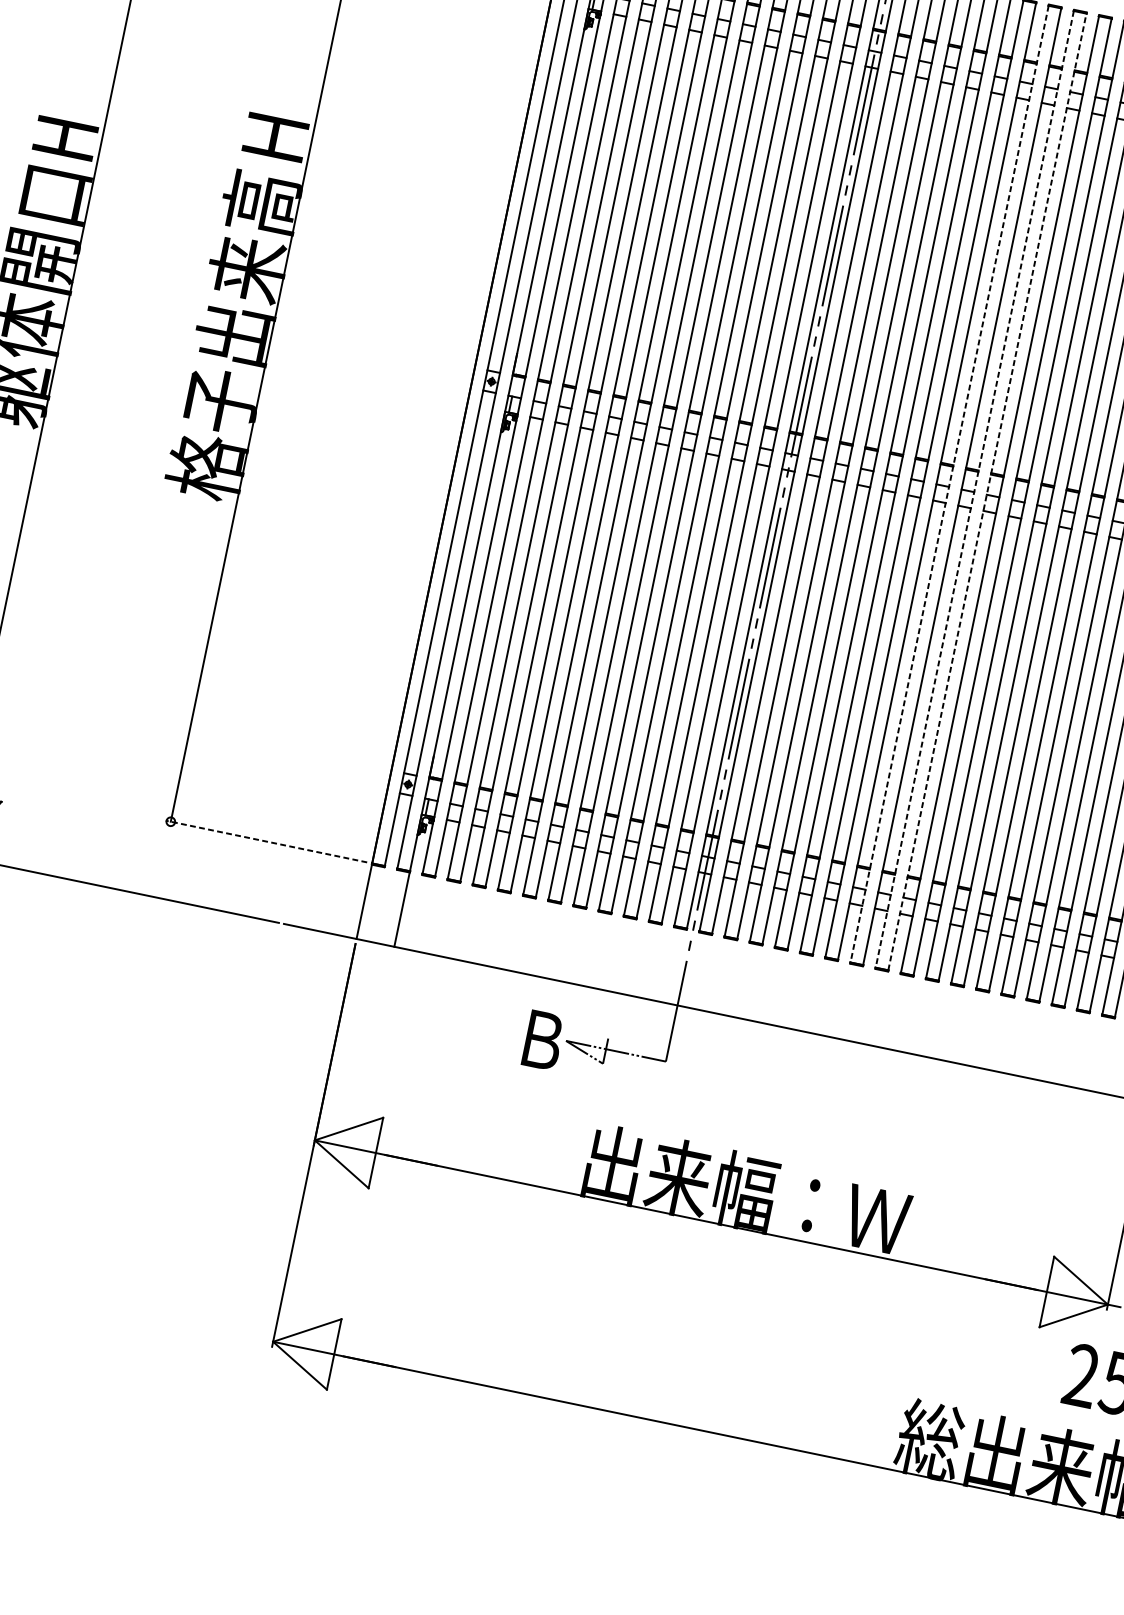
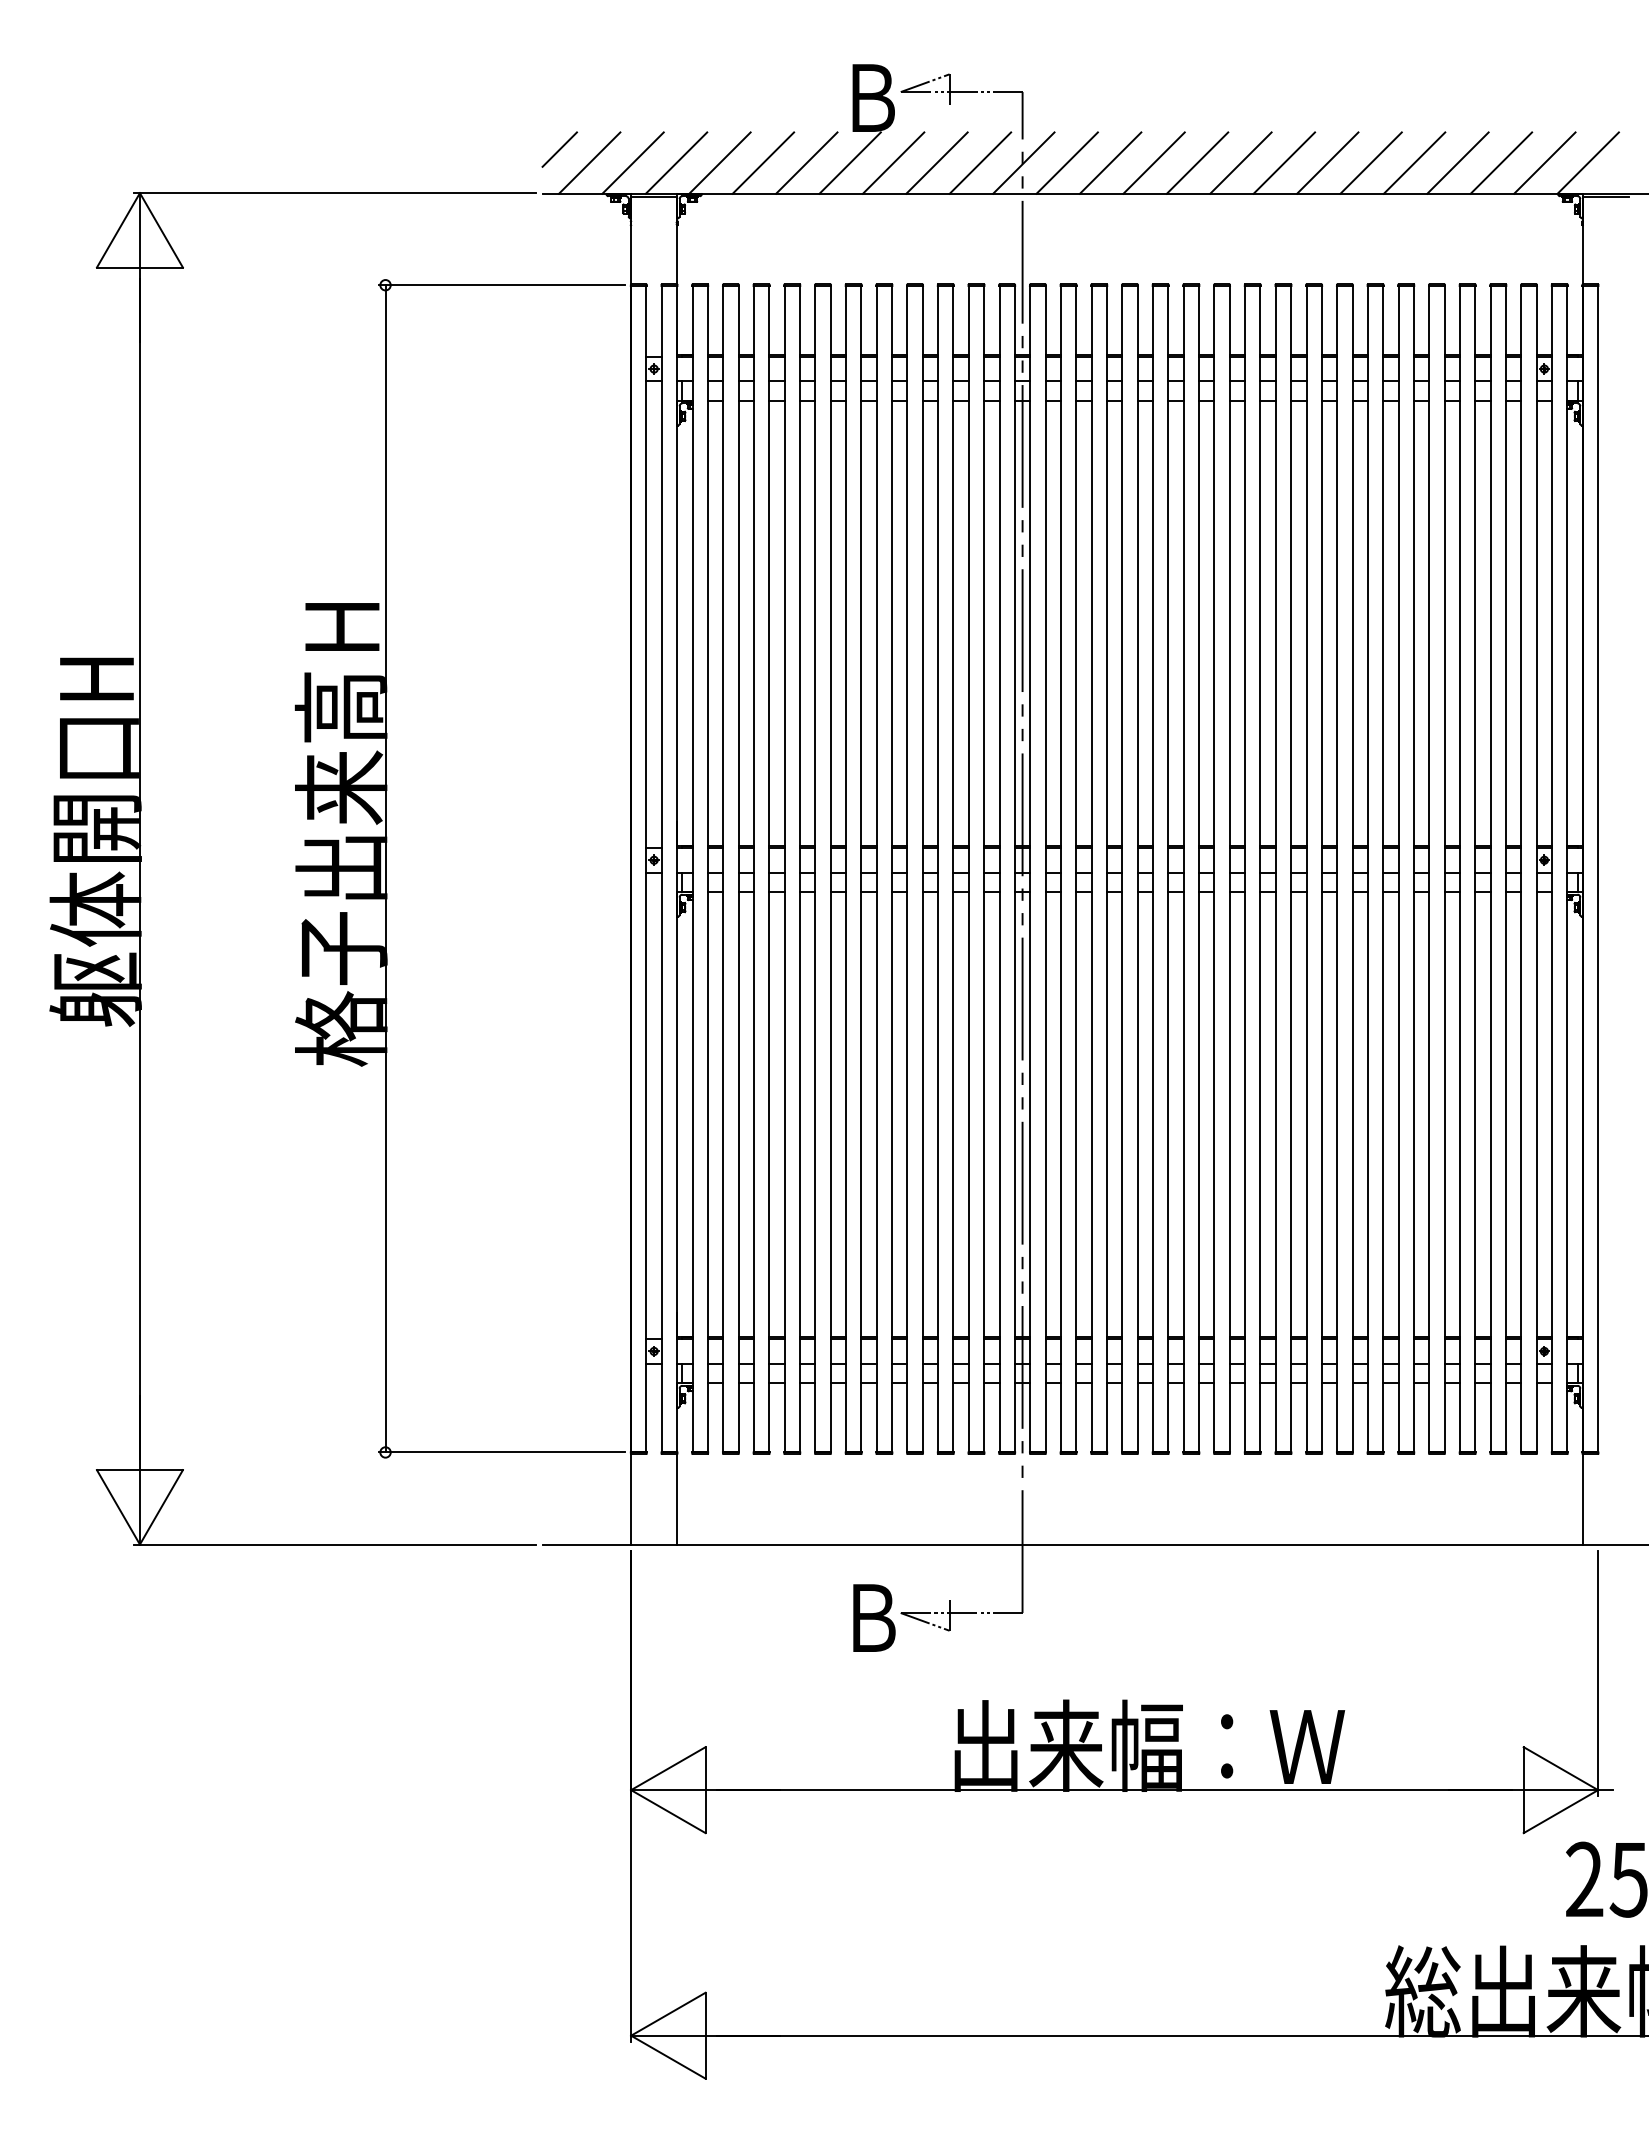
line: (949, 484) -> (1214, 869), dashed -> solid
line: (975, 489) -> (1245, 869), dashed -> solid
line: (987, 491) -> (1260, 868), dashed -> solid
line: (266, 841) -> (502, 1452), dashed -> solid

